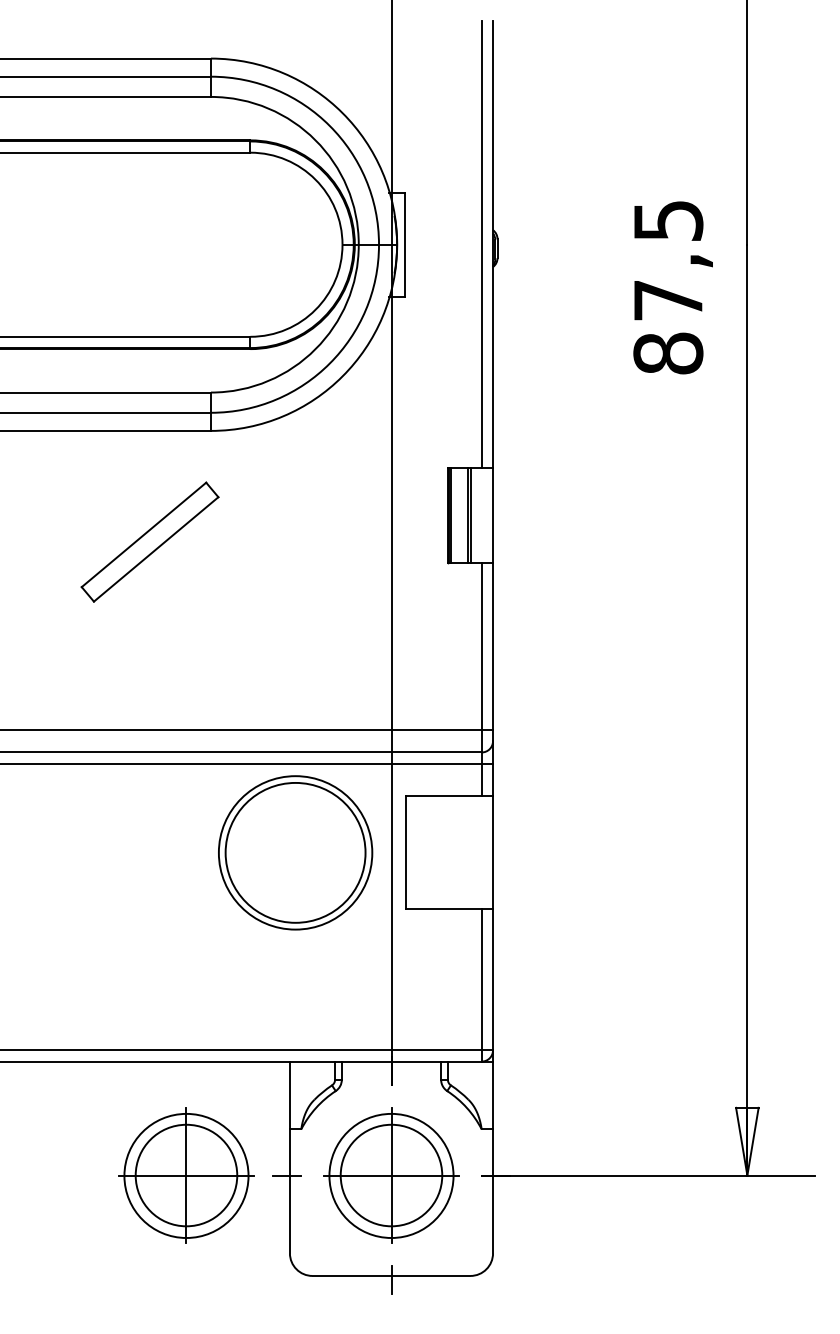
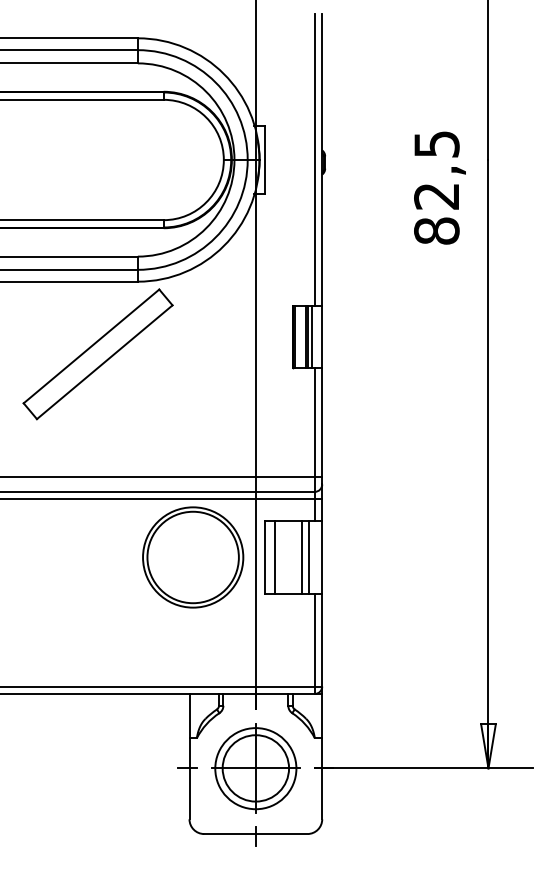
text: (667, 300) -> (436, 196), 87,5 -> 82,5
line: (476, 514) -> (311, 336), added
part: (149, 542) -> (97, 354), size x1.67
line: (421, 852) -> (275, 557), added
line: (461, 852) -> (301, 557), added
line: (472, 852) -> (308, 557), added
part: (185, 1175) -> (121, 768), removed

